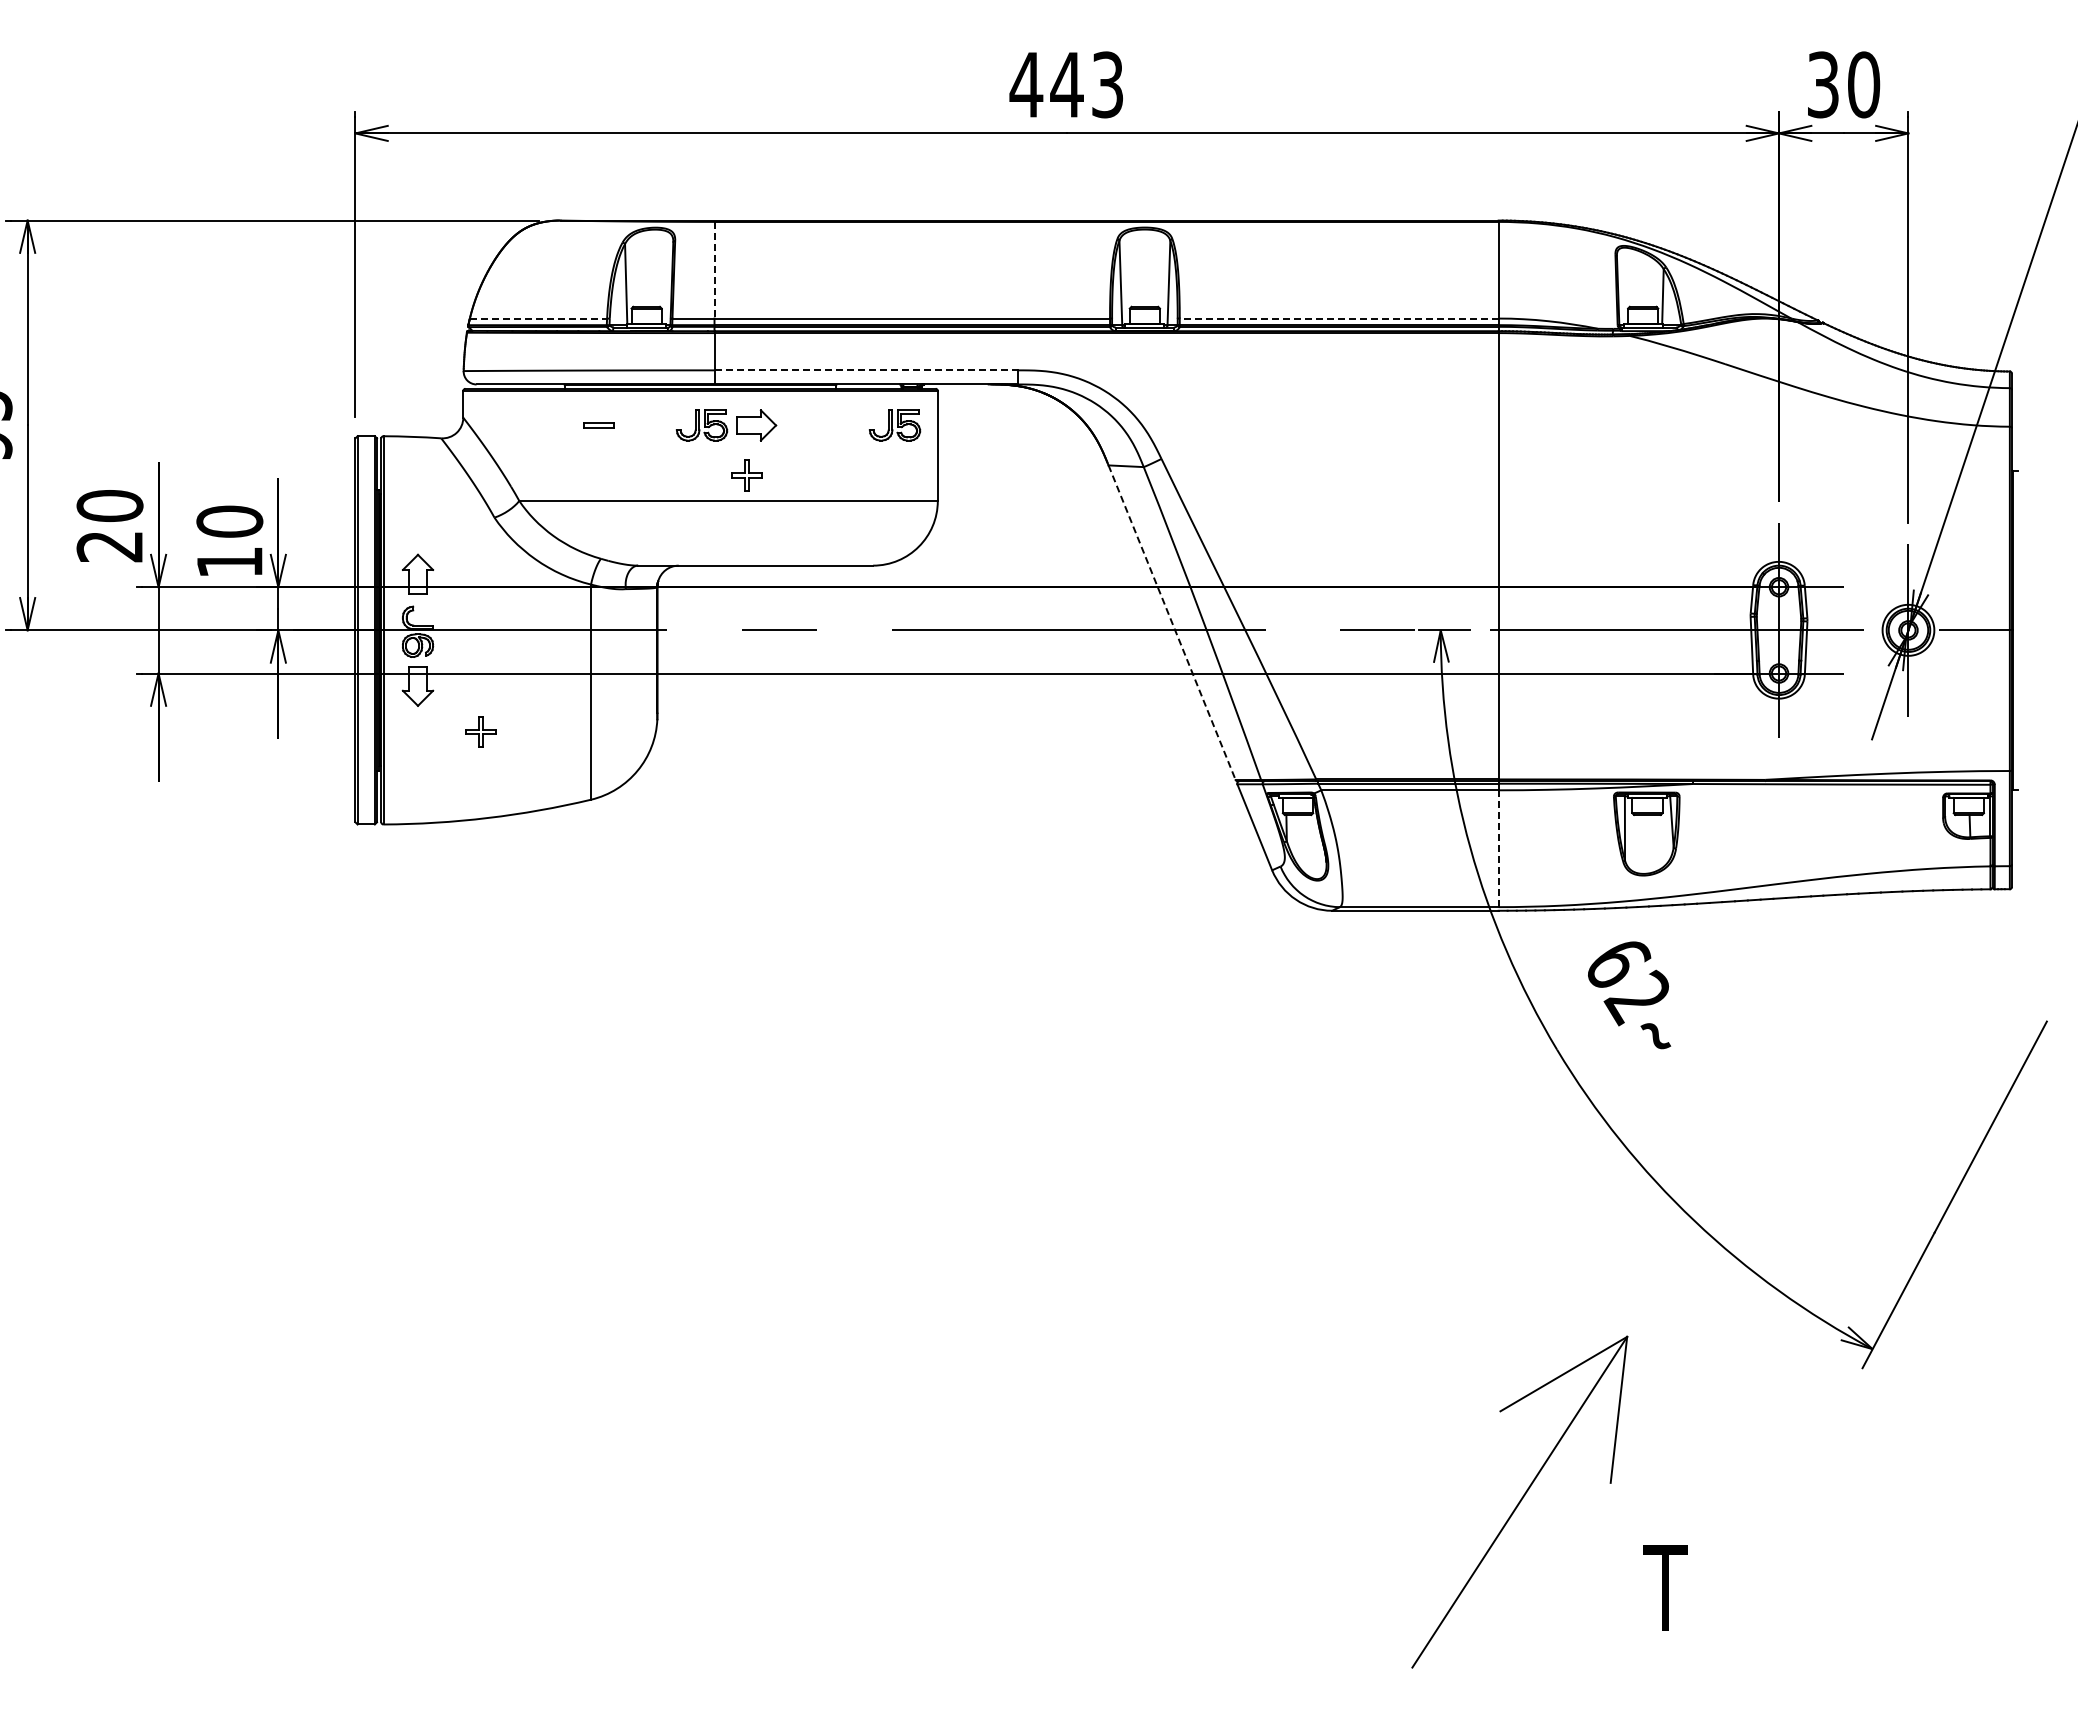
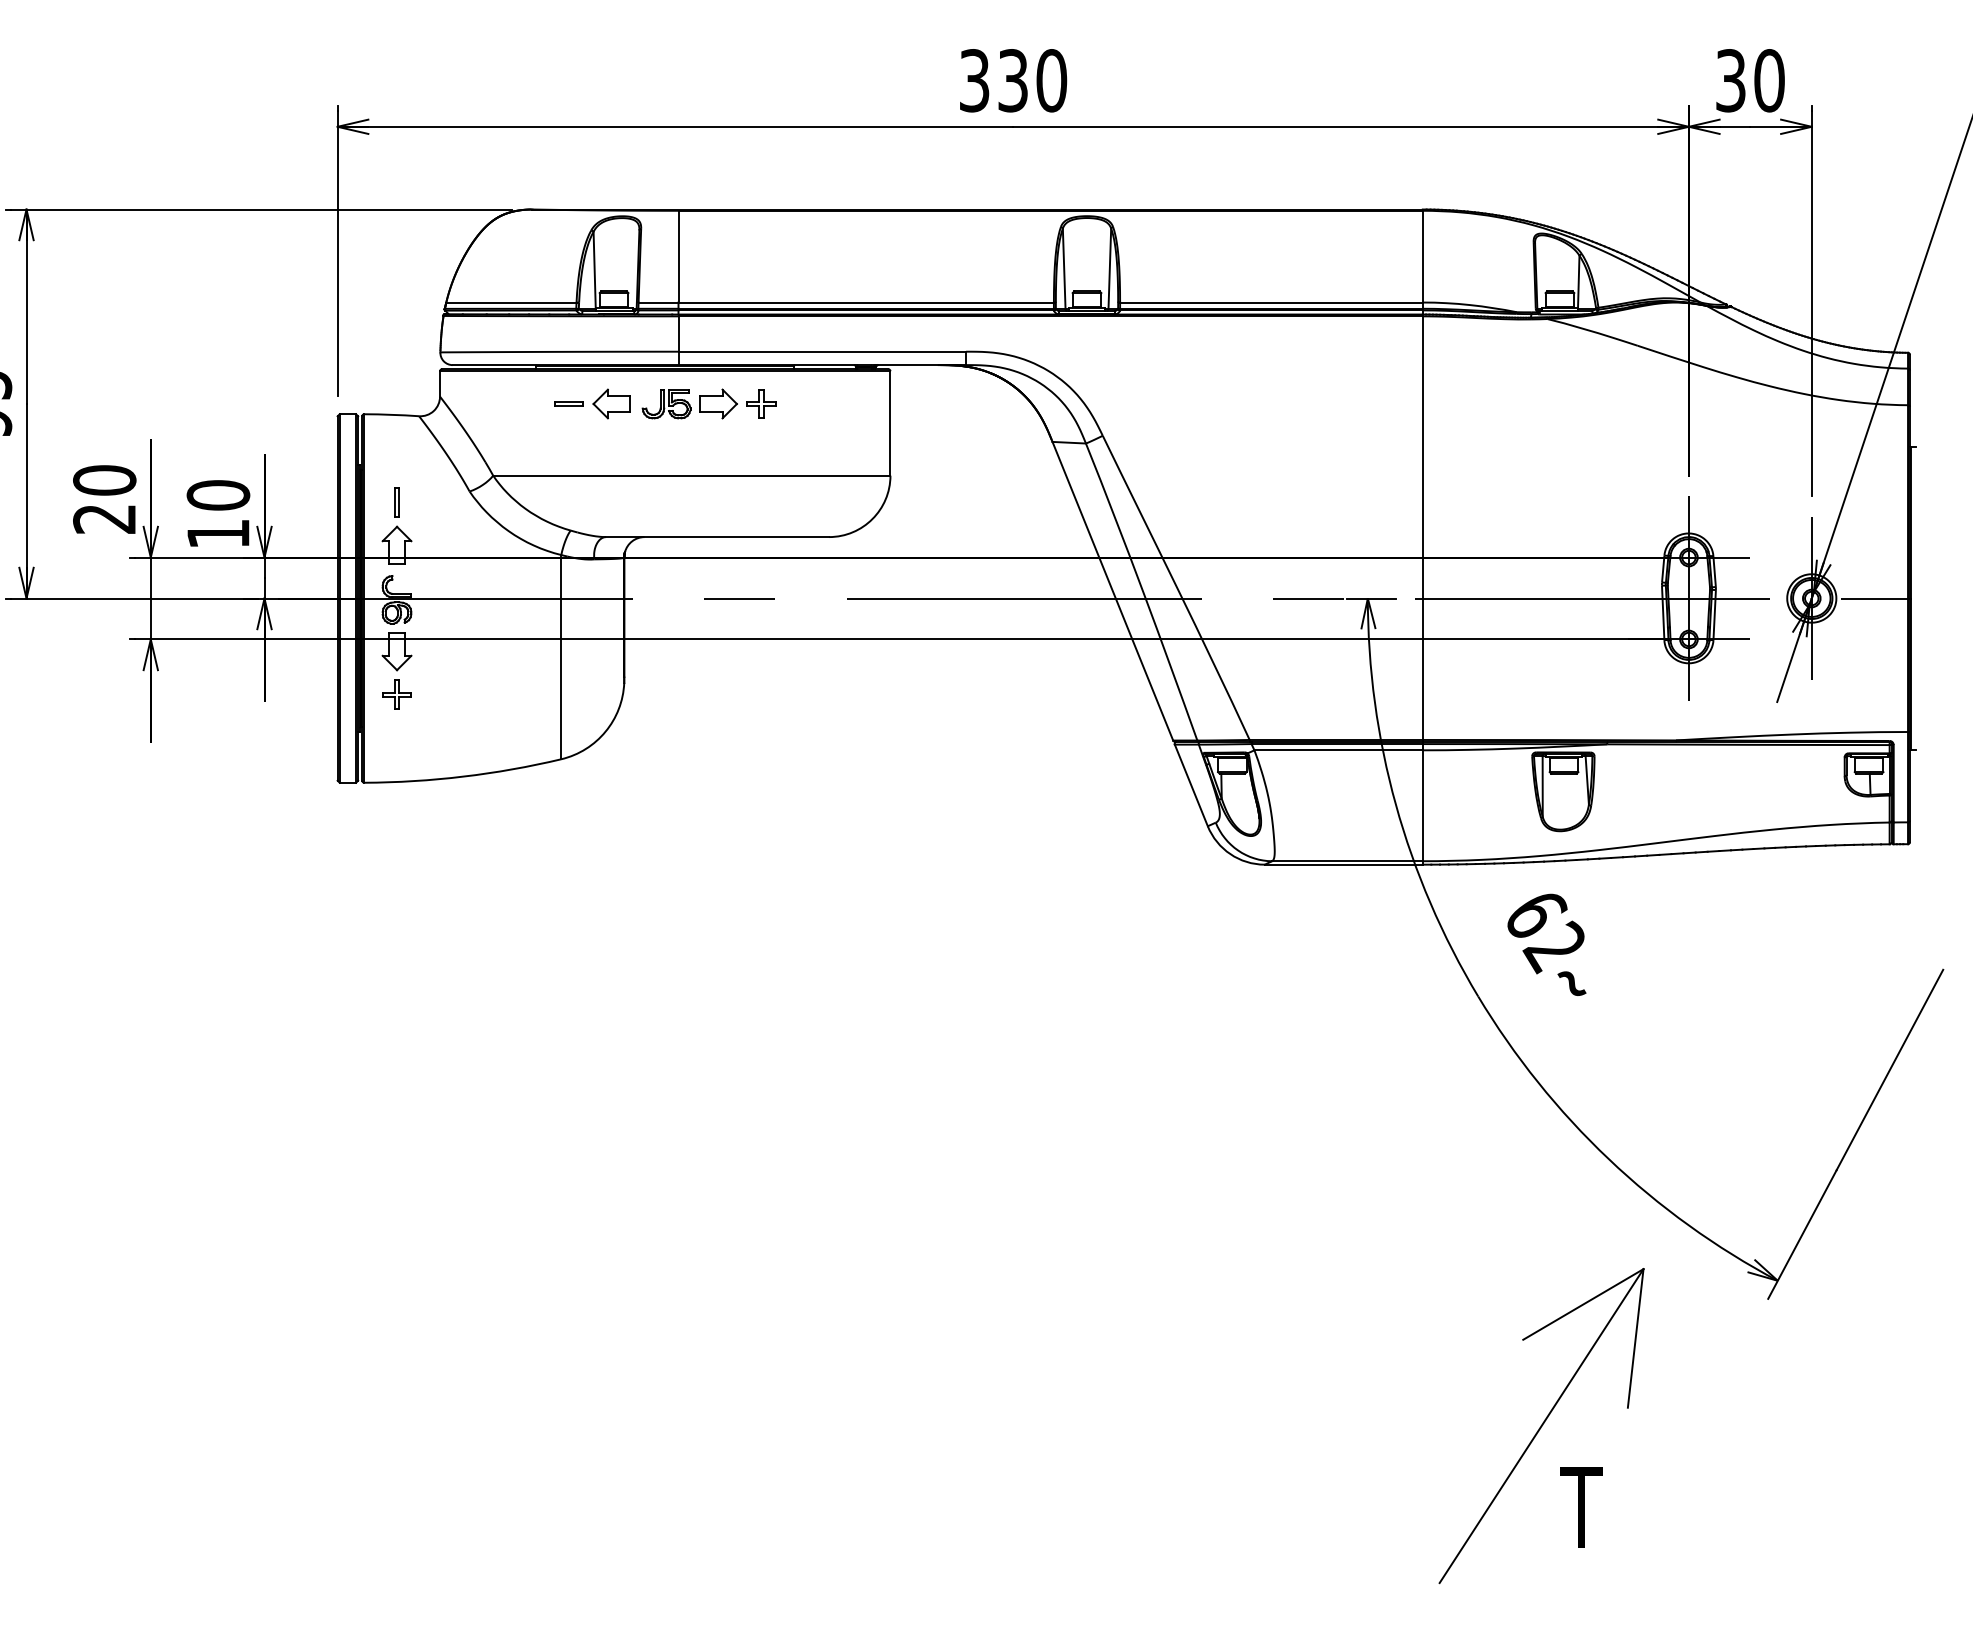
text: (1066, 84) -> (1012, 80), 443 -> 330
line: (714, 270) -> (678, 256), dashed -> solid
line: (538, 318) -> (511, 302), dashed -> solid
line: (1338, 318) -> (1270, 302), dashed -> solid
line: (866, 370) -> (822, 351), dashed -> solid
part: (643, 425) -> (611, 404), added
part: (894, 425) -> (849, 404), removed
part: (746, 475) -> (761, 404), moved
part: (417, 528) -> (396, 501), added
line: (1172, 622) -> (1113, 591), dashed -> solid
part: (480, 731) -> (396, 694), moved
line: (1498, 851) -> (1422, 808), dashed -> solid
part: (1519, 1501) -> (1541, 1425), moved

